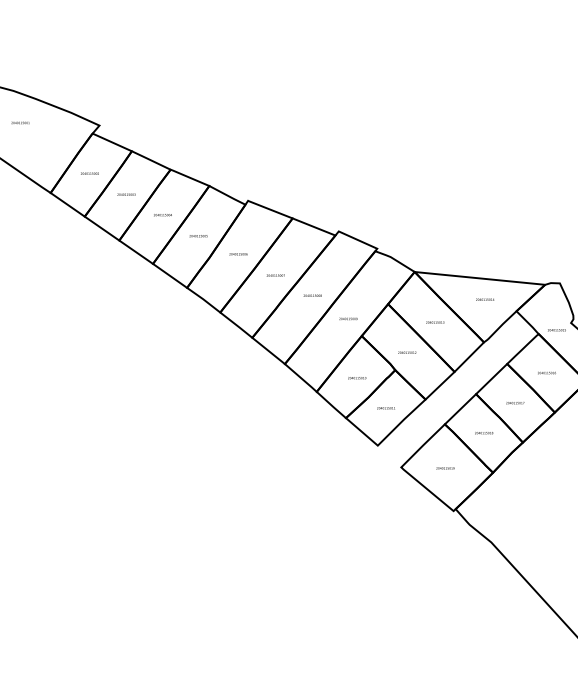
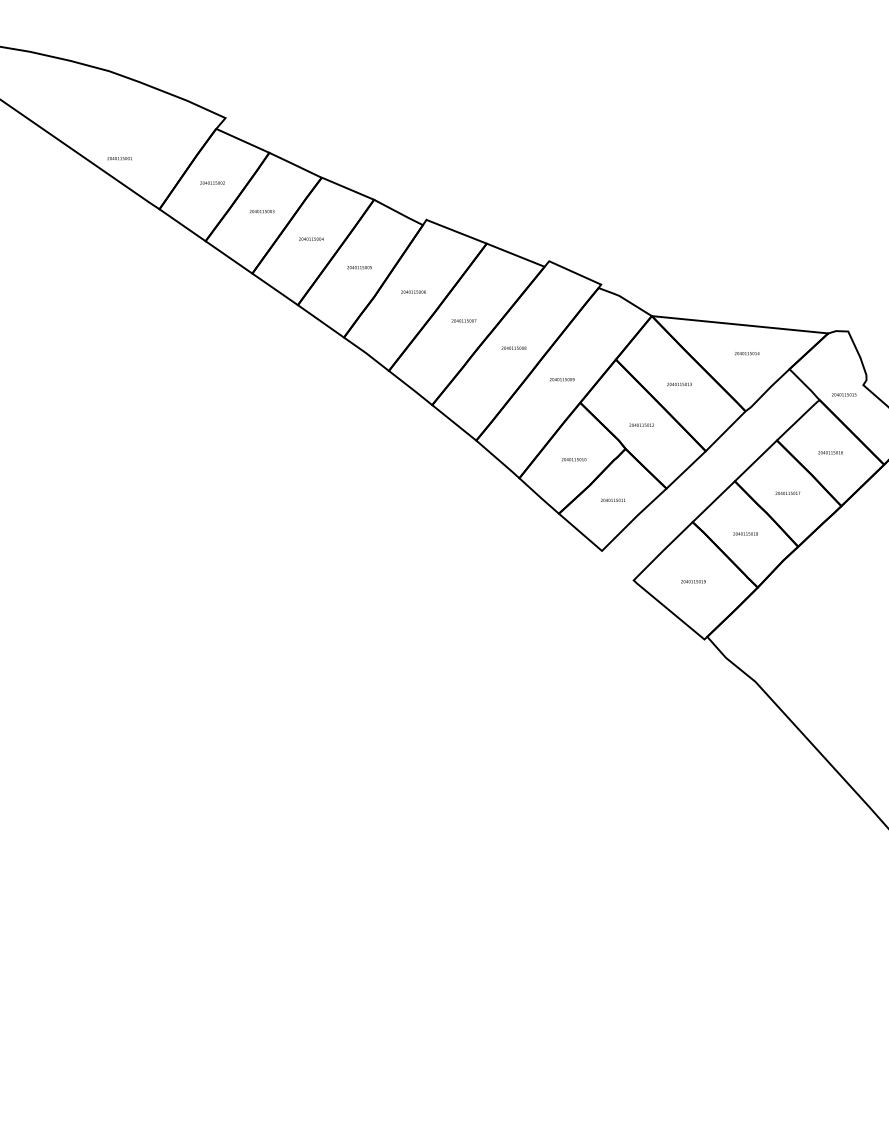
text: (20, 122) -> (119, 158), moved

